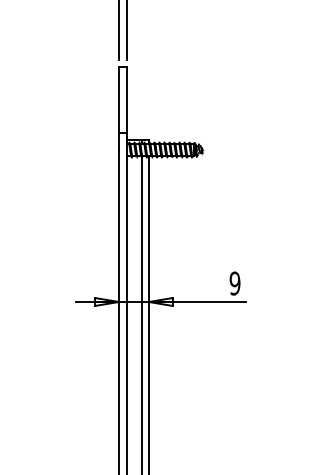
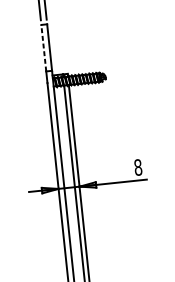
line: (118, 99) -> (43, 47), solid -> dashed
text: (234, 283) -> (137, 167), 9 -> 8

